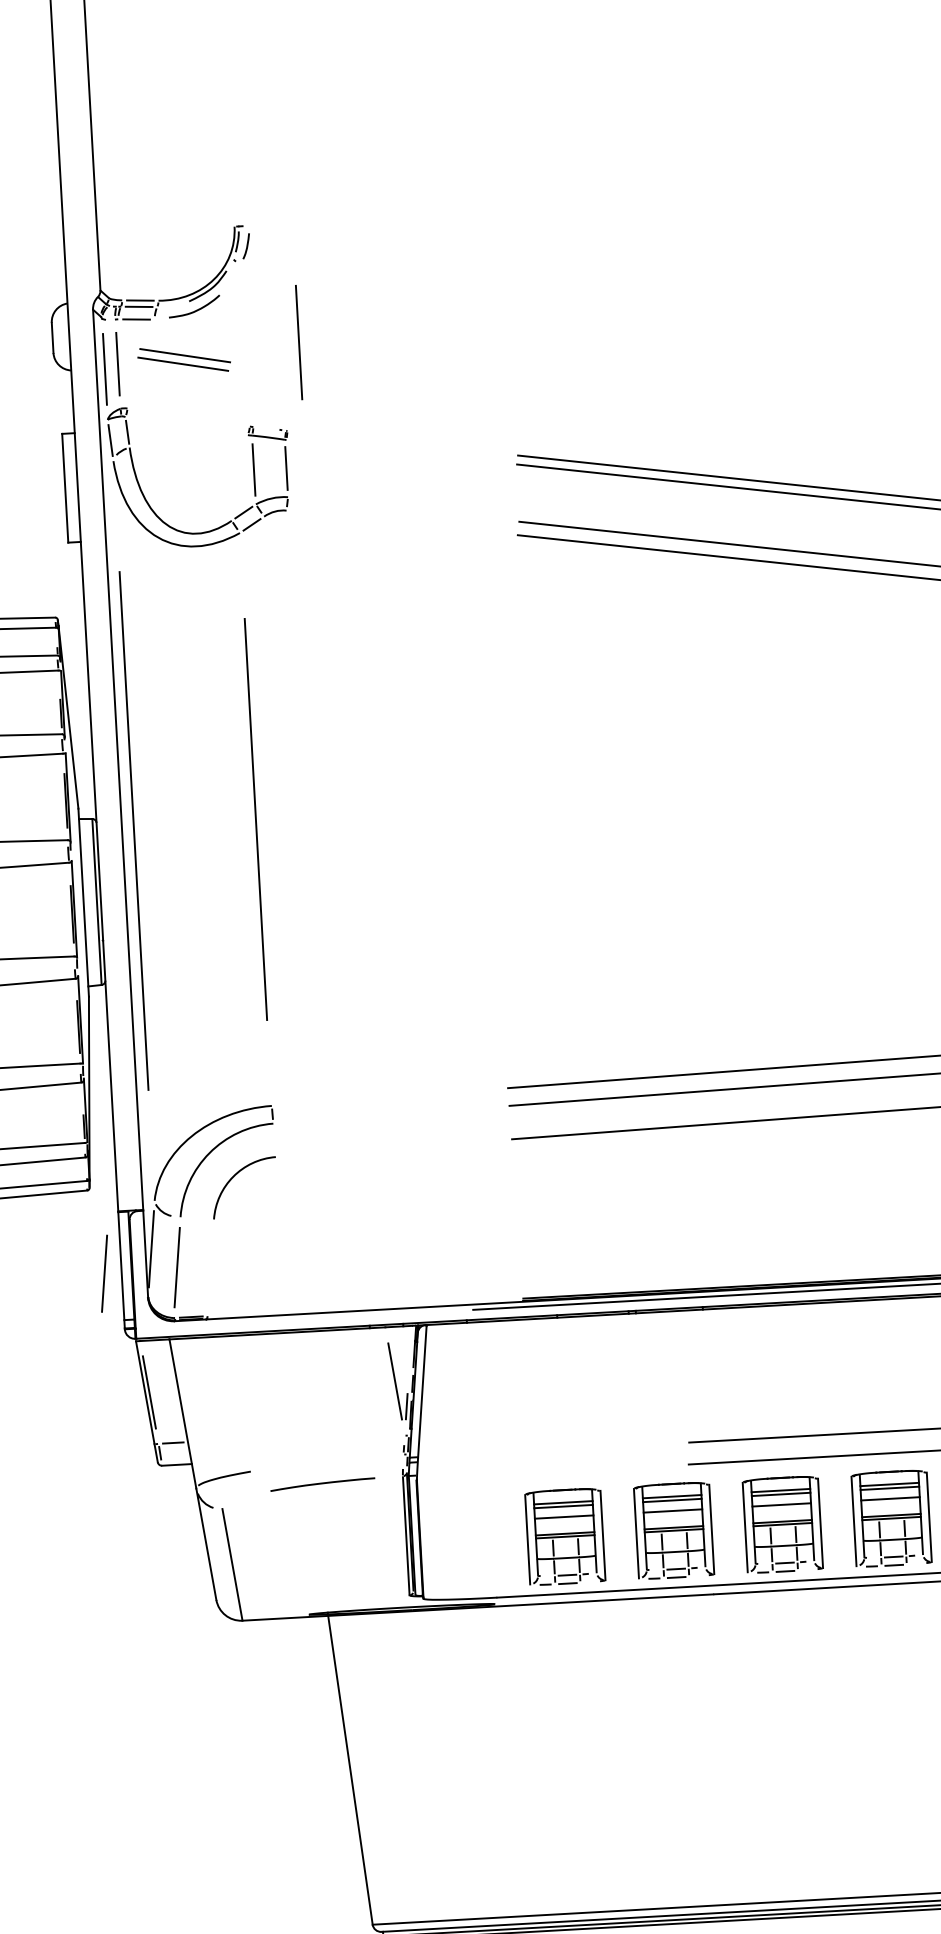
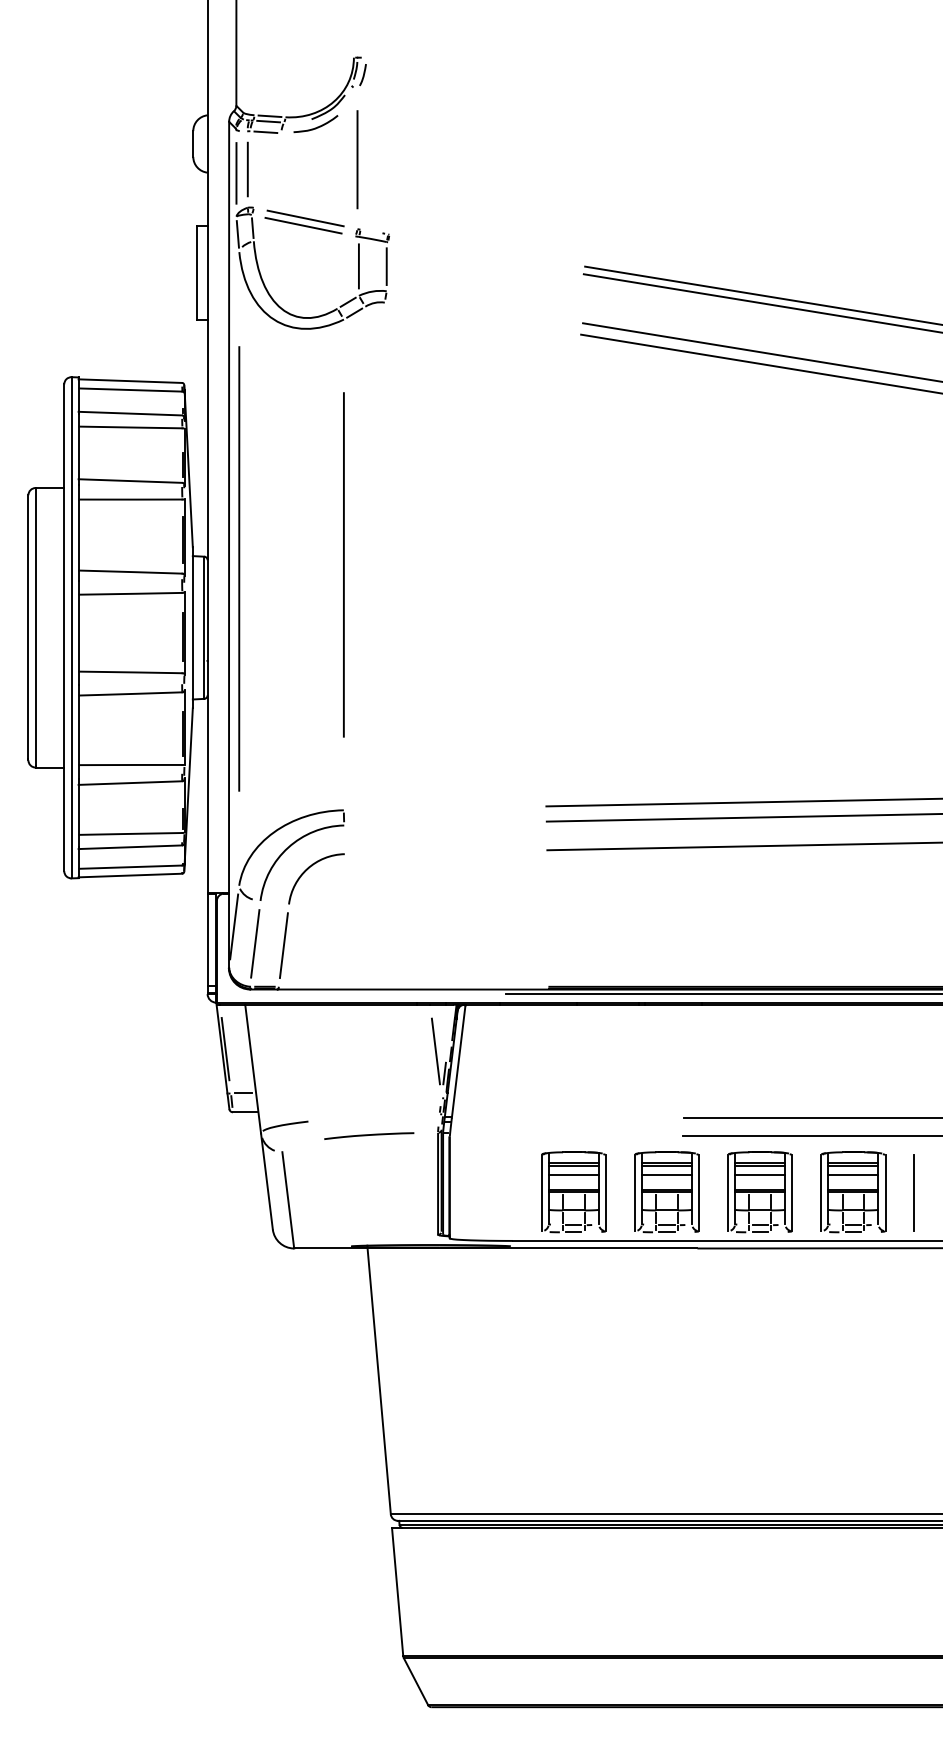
line: (299, 342) -> (357, 159), moved
part: (184, 359) -> (304, 221), moved
line: (104, 1273) -> (283, 945), moved

